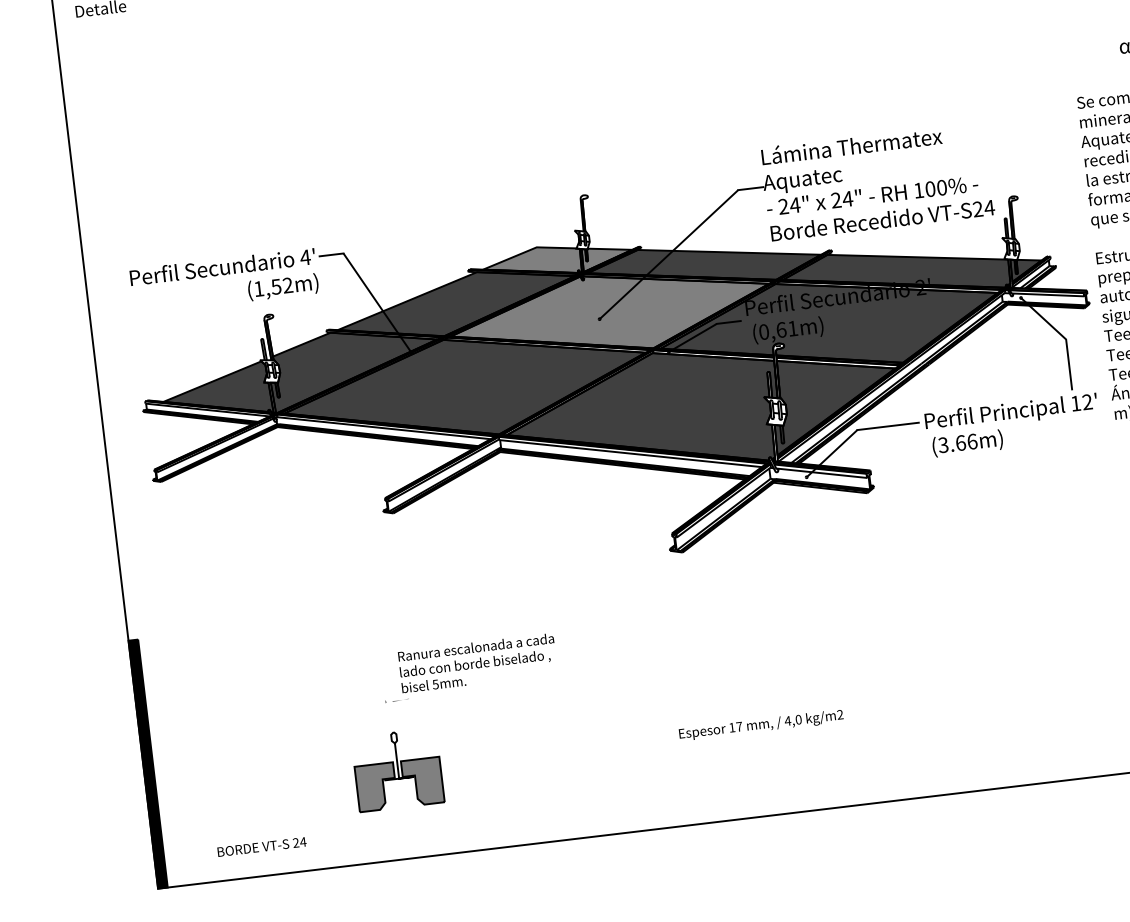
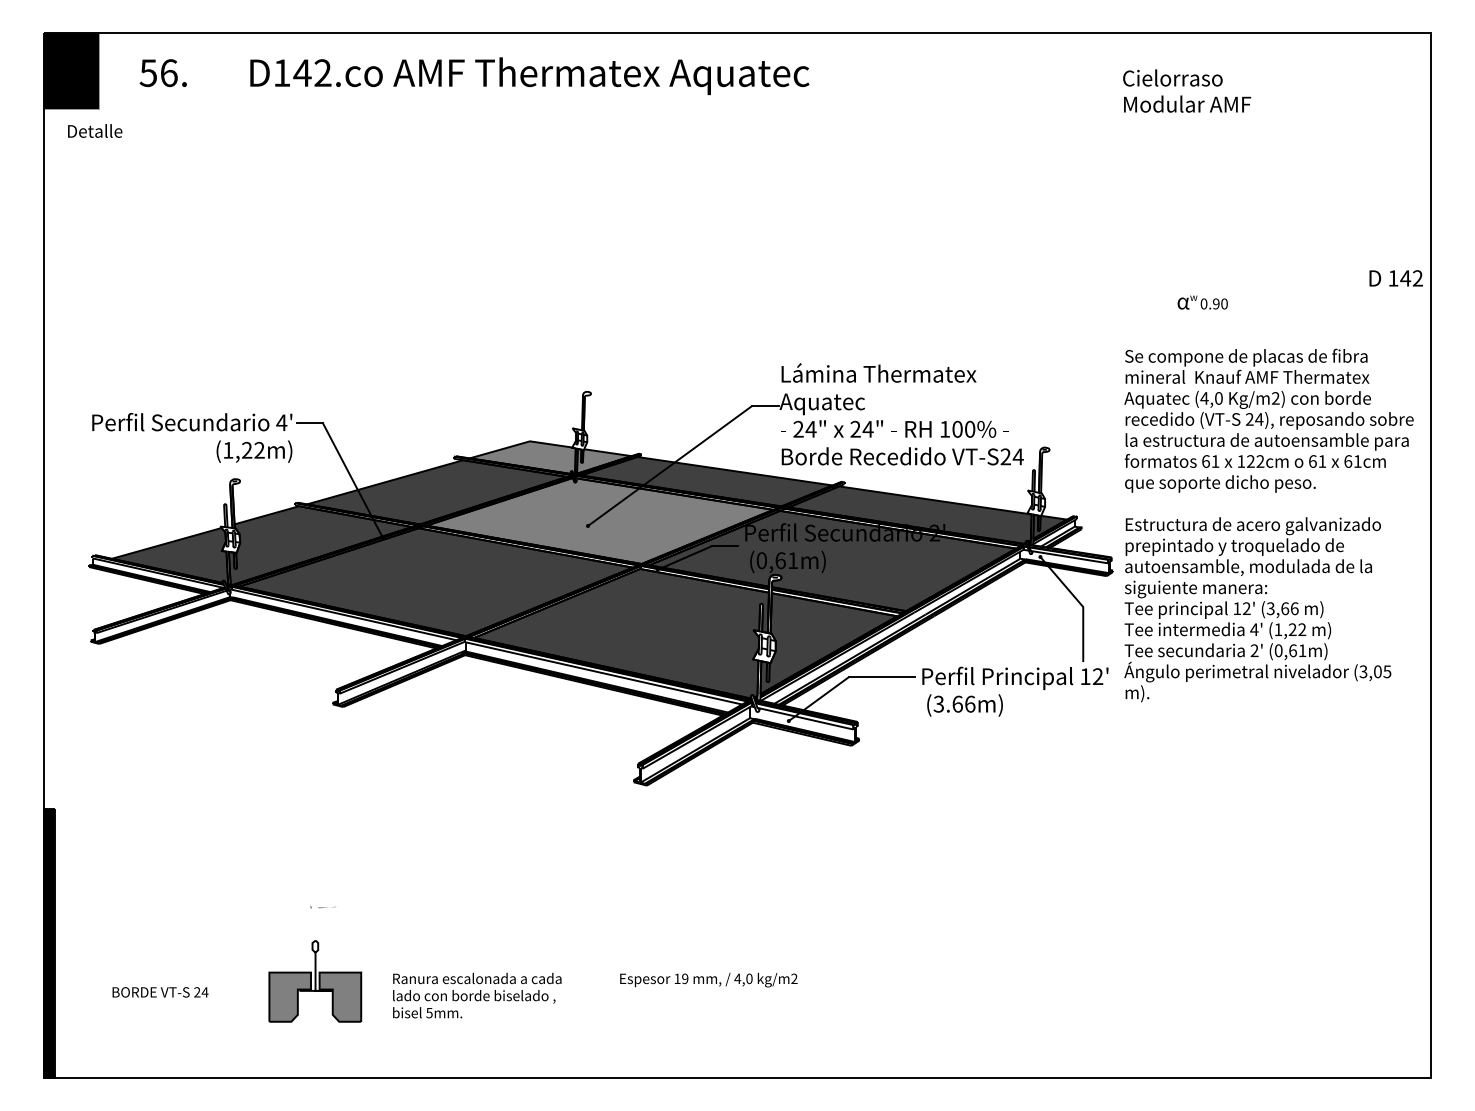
text: (275, 286) -> (246, 449), (1,52m) -> (1,22m)
text: (478, 663) -> (477, 995), moved
text: (739, 726) -> (685, 978), 17 -> 19
text: (262, 847) -> (160, 992), moved

